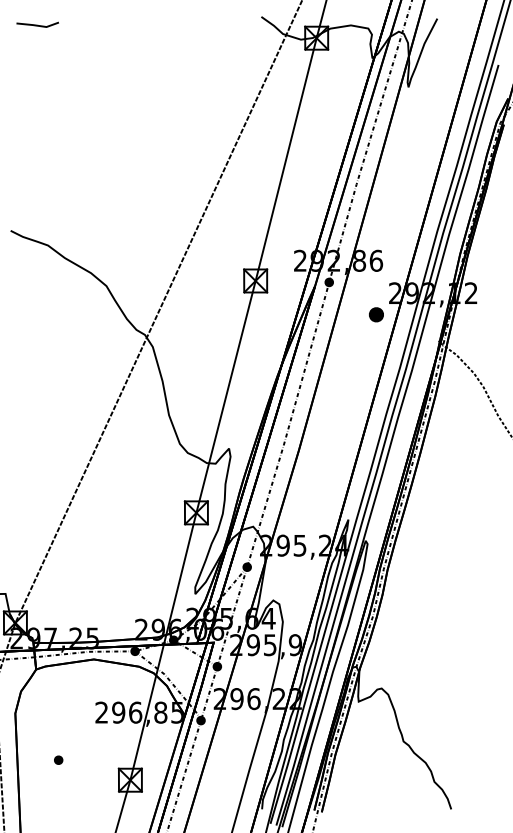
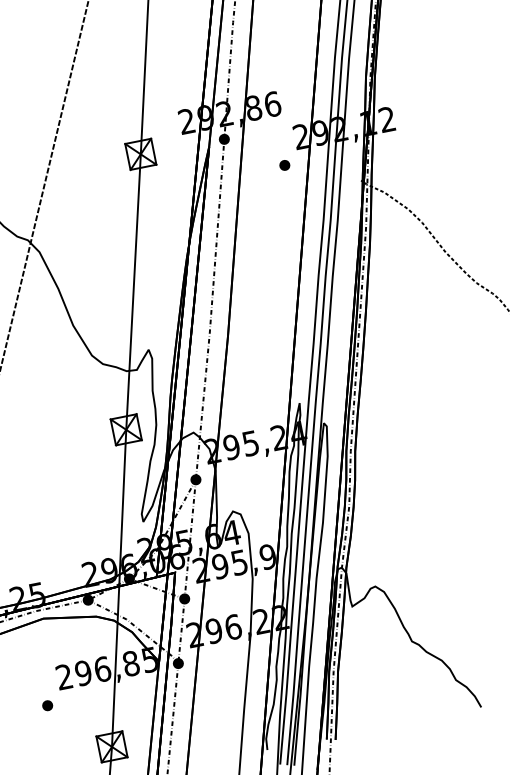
part: (375, 314) -> (283, 165), size x0.62
part: (58, 759) -> (47, 704), moved

